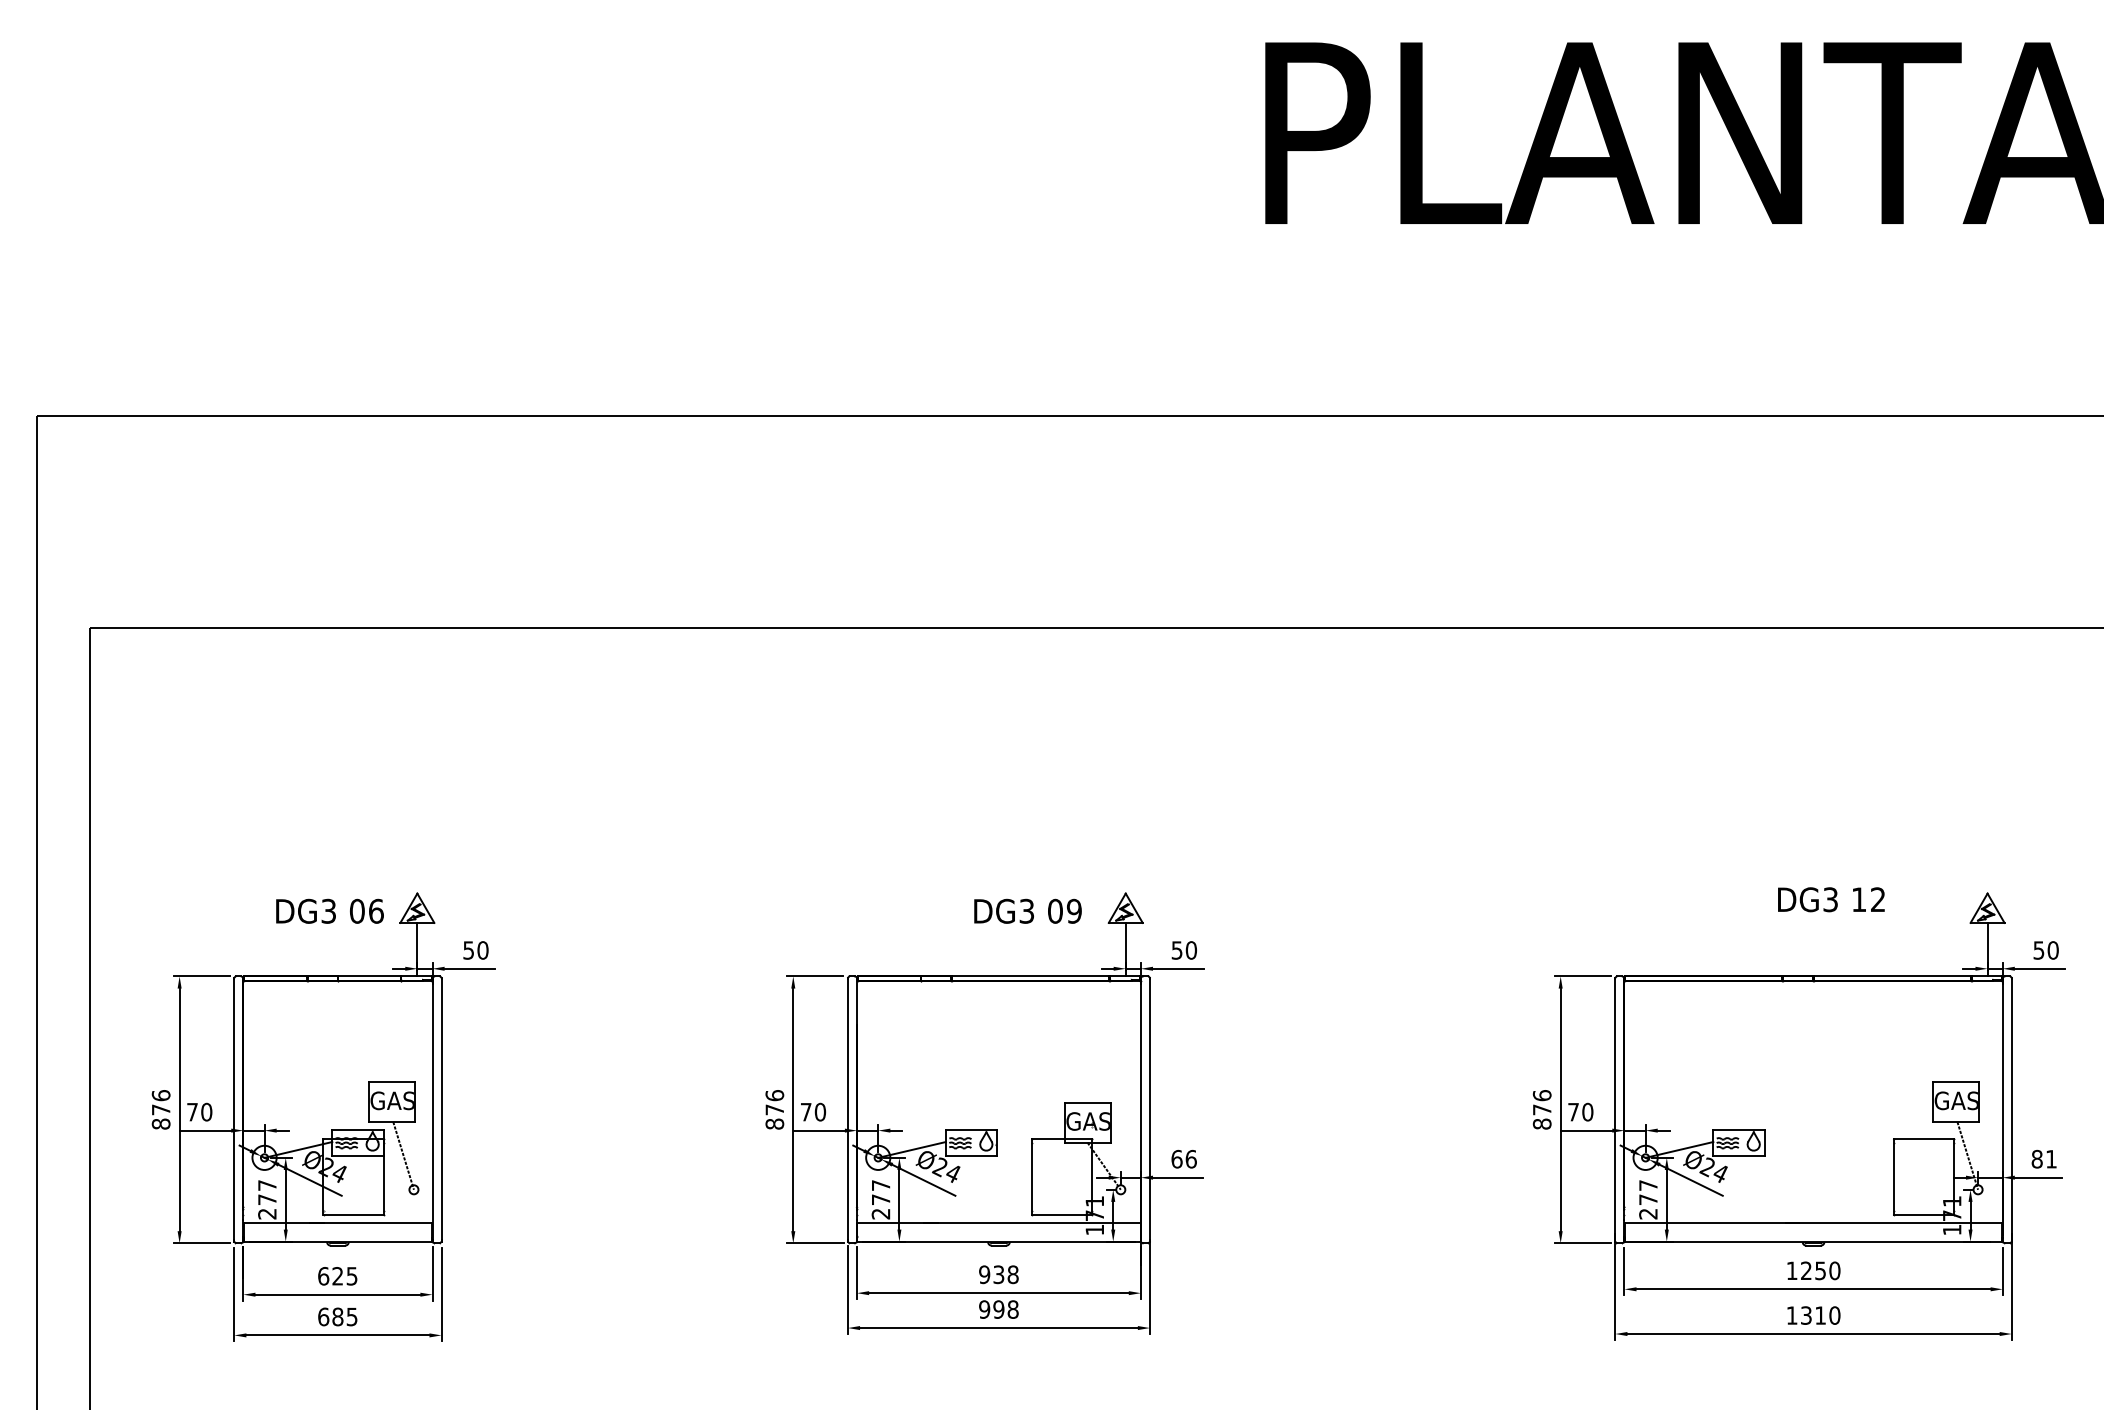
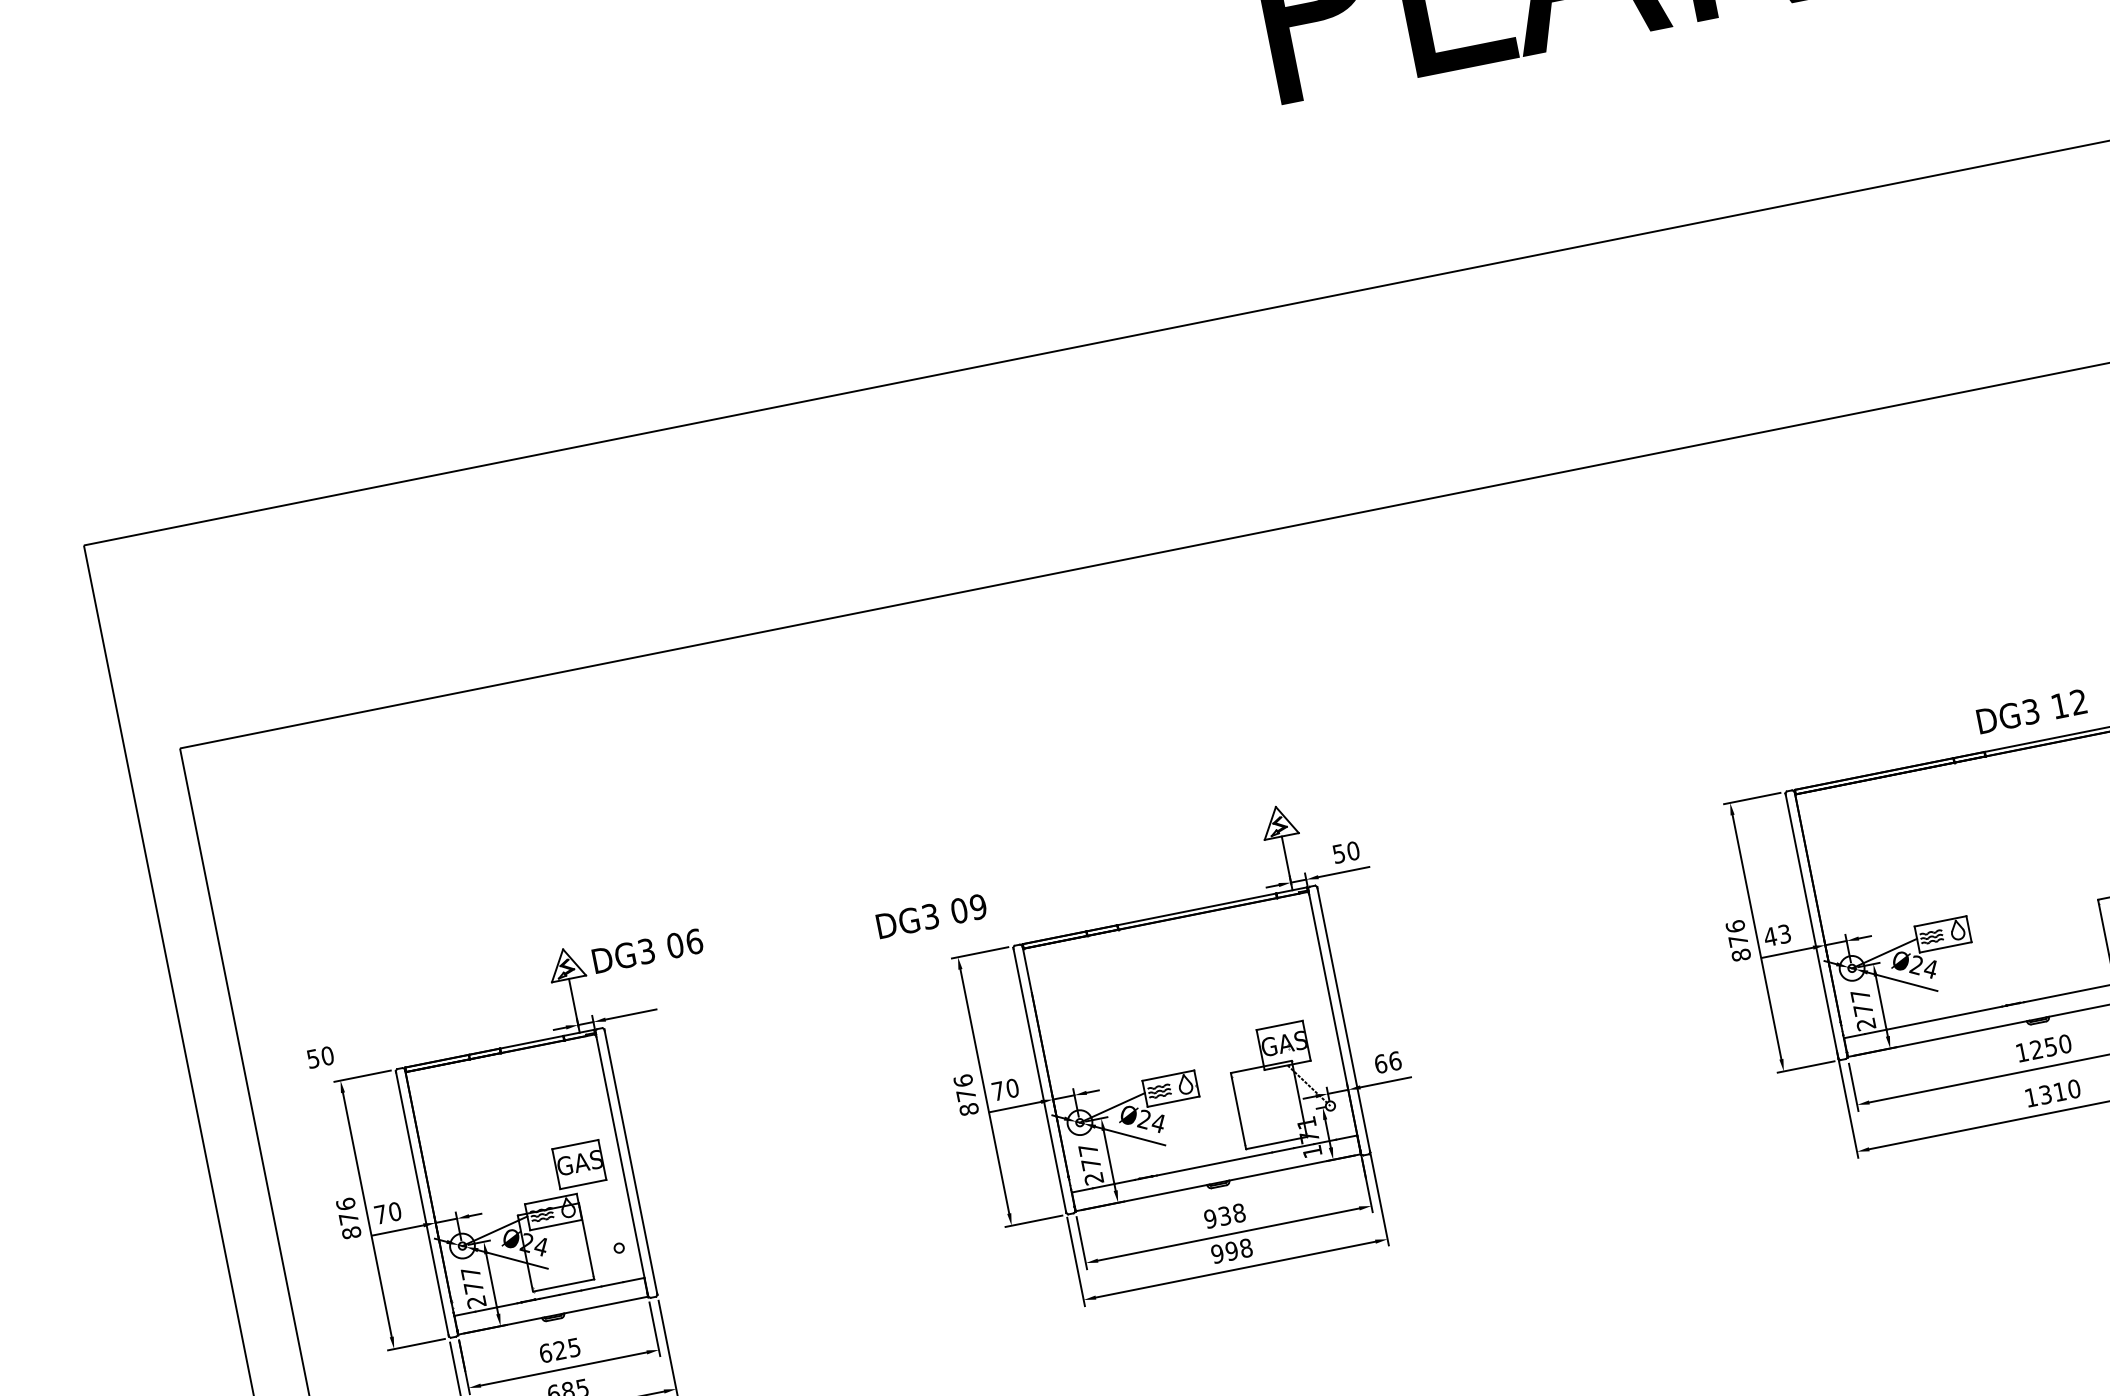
text: (1831, 899) -> (2031, 711), moved
text: (329, 910) -> (647, 950), moved
text: (1027, 910) -> (931, 915), moved
text: (475, 950) -> (320, 1057), moved
text: (1580, 1111) -> (1777, 934), 70 -> 43
line: (403, 1155) -> (601, 1215), removed

